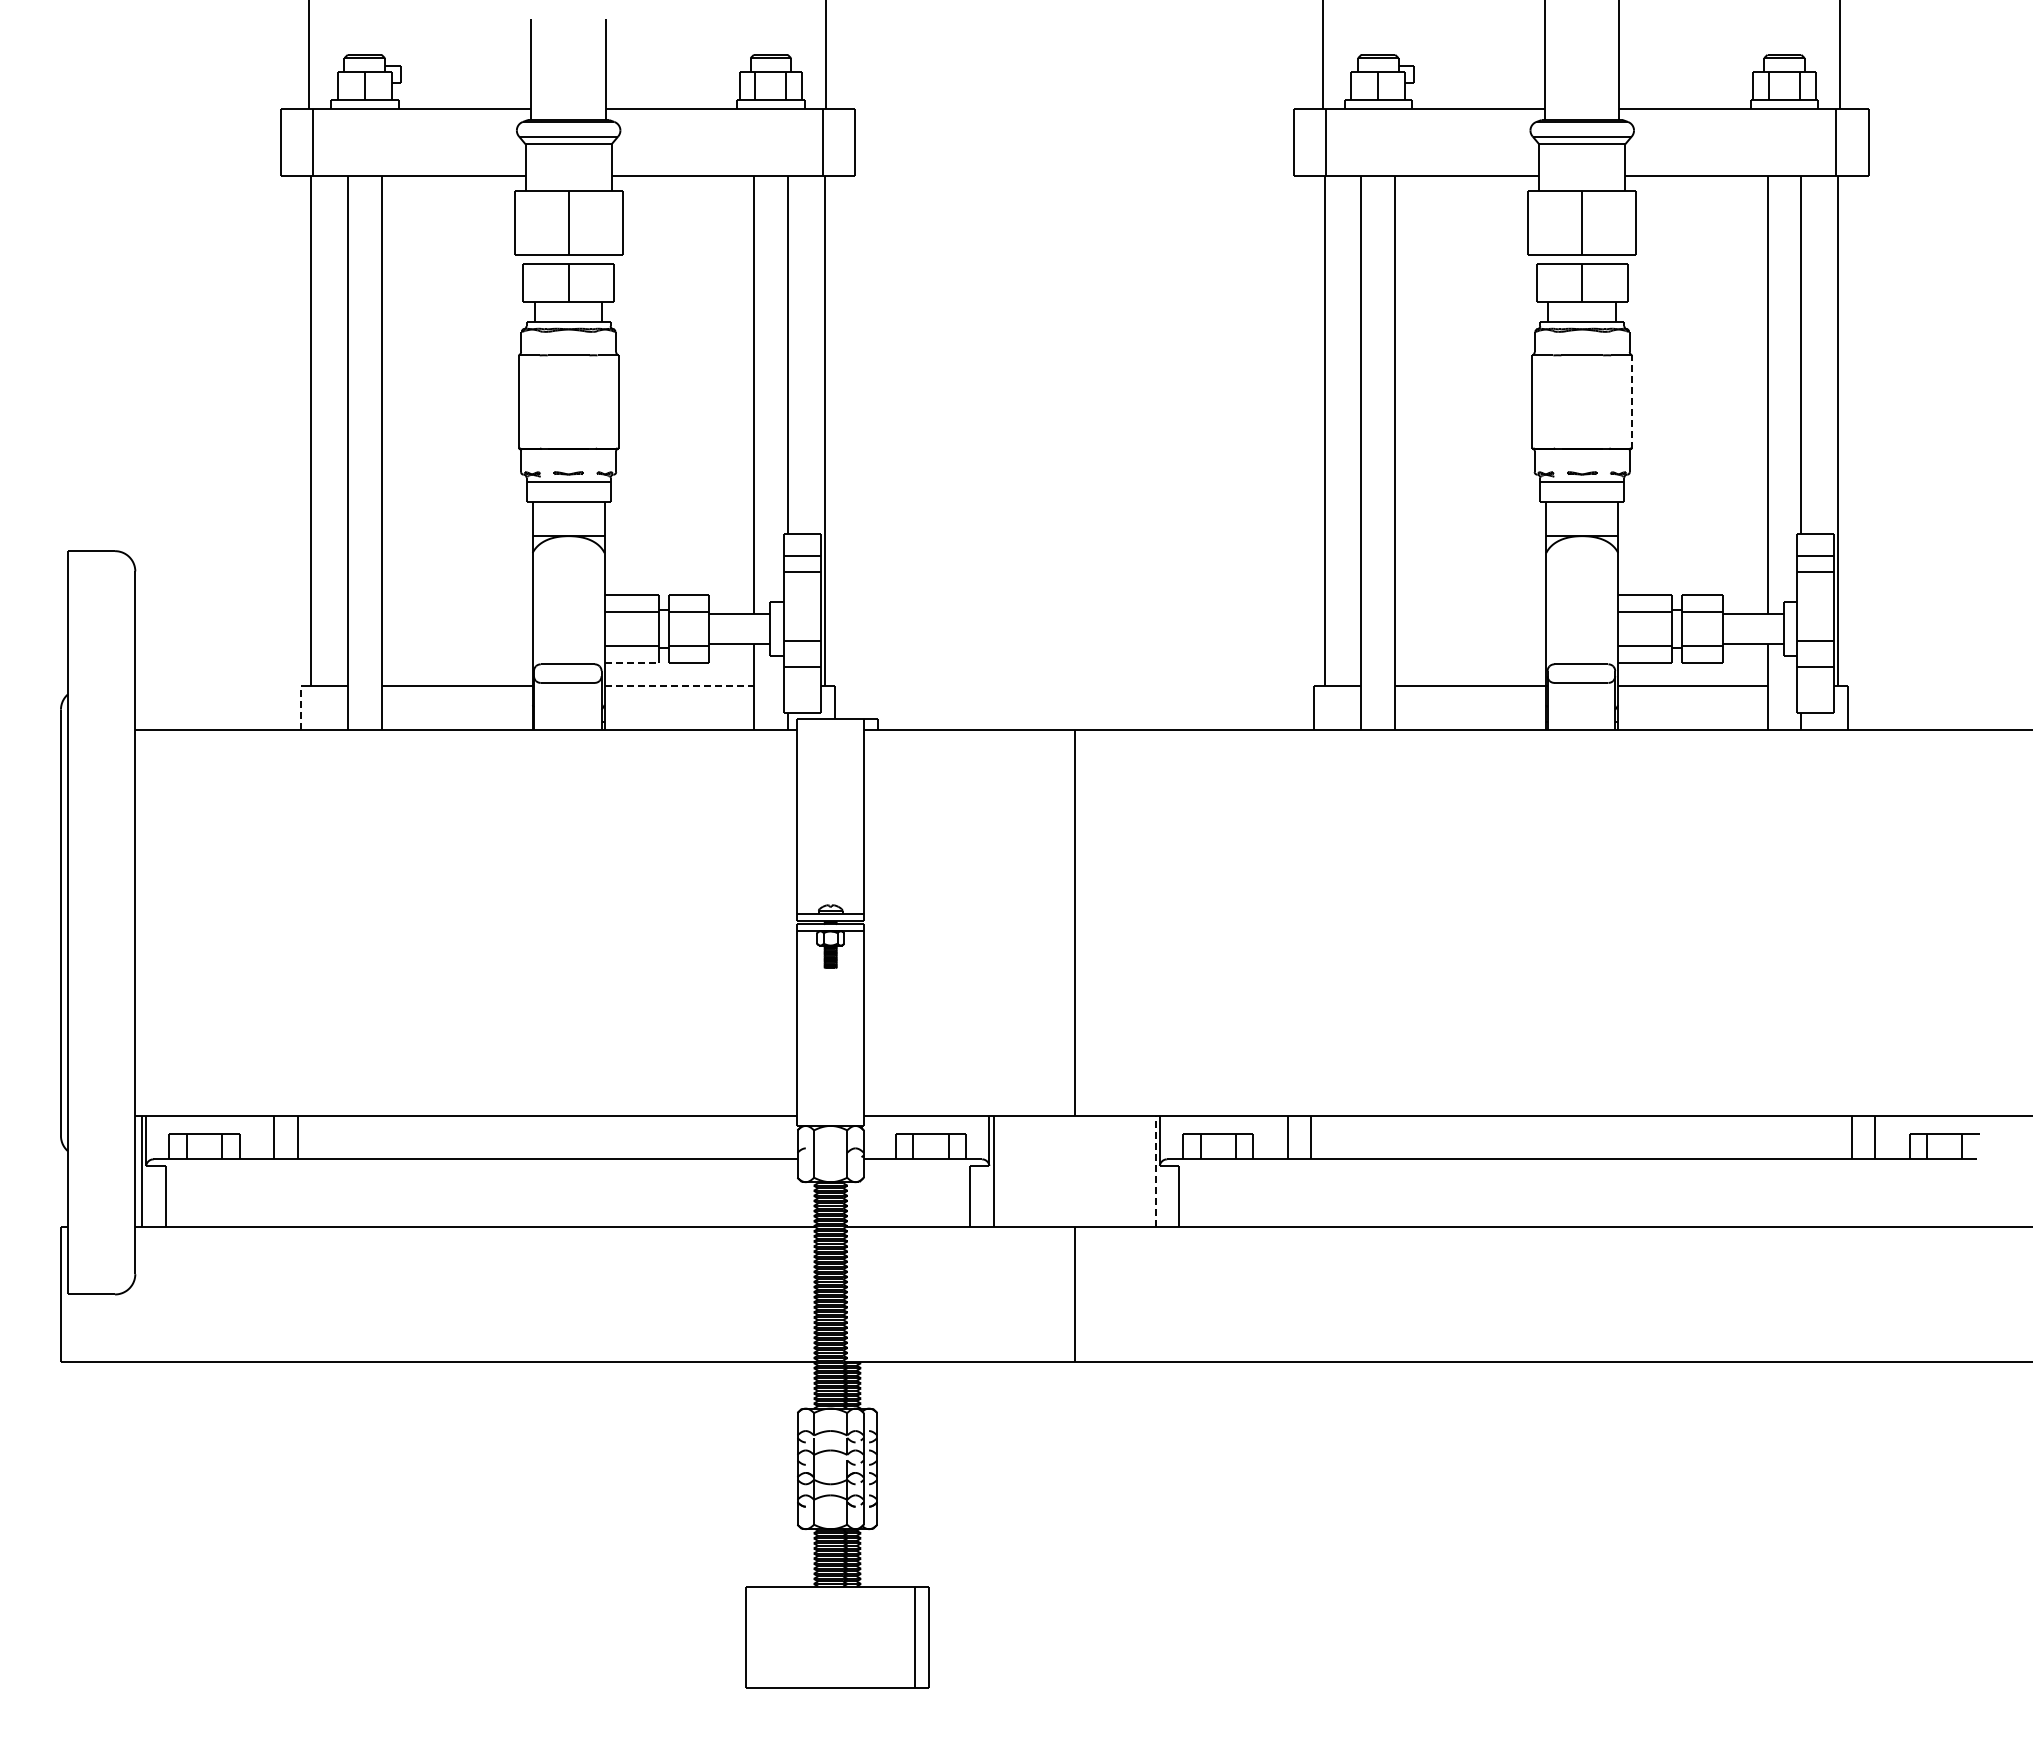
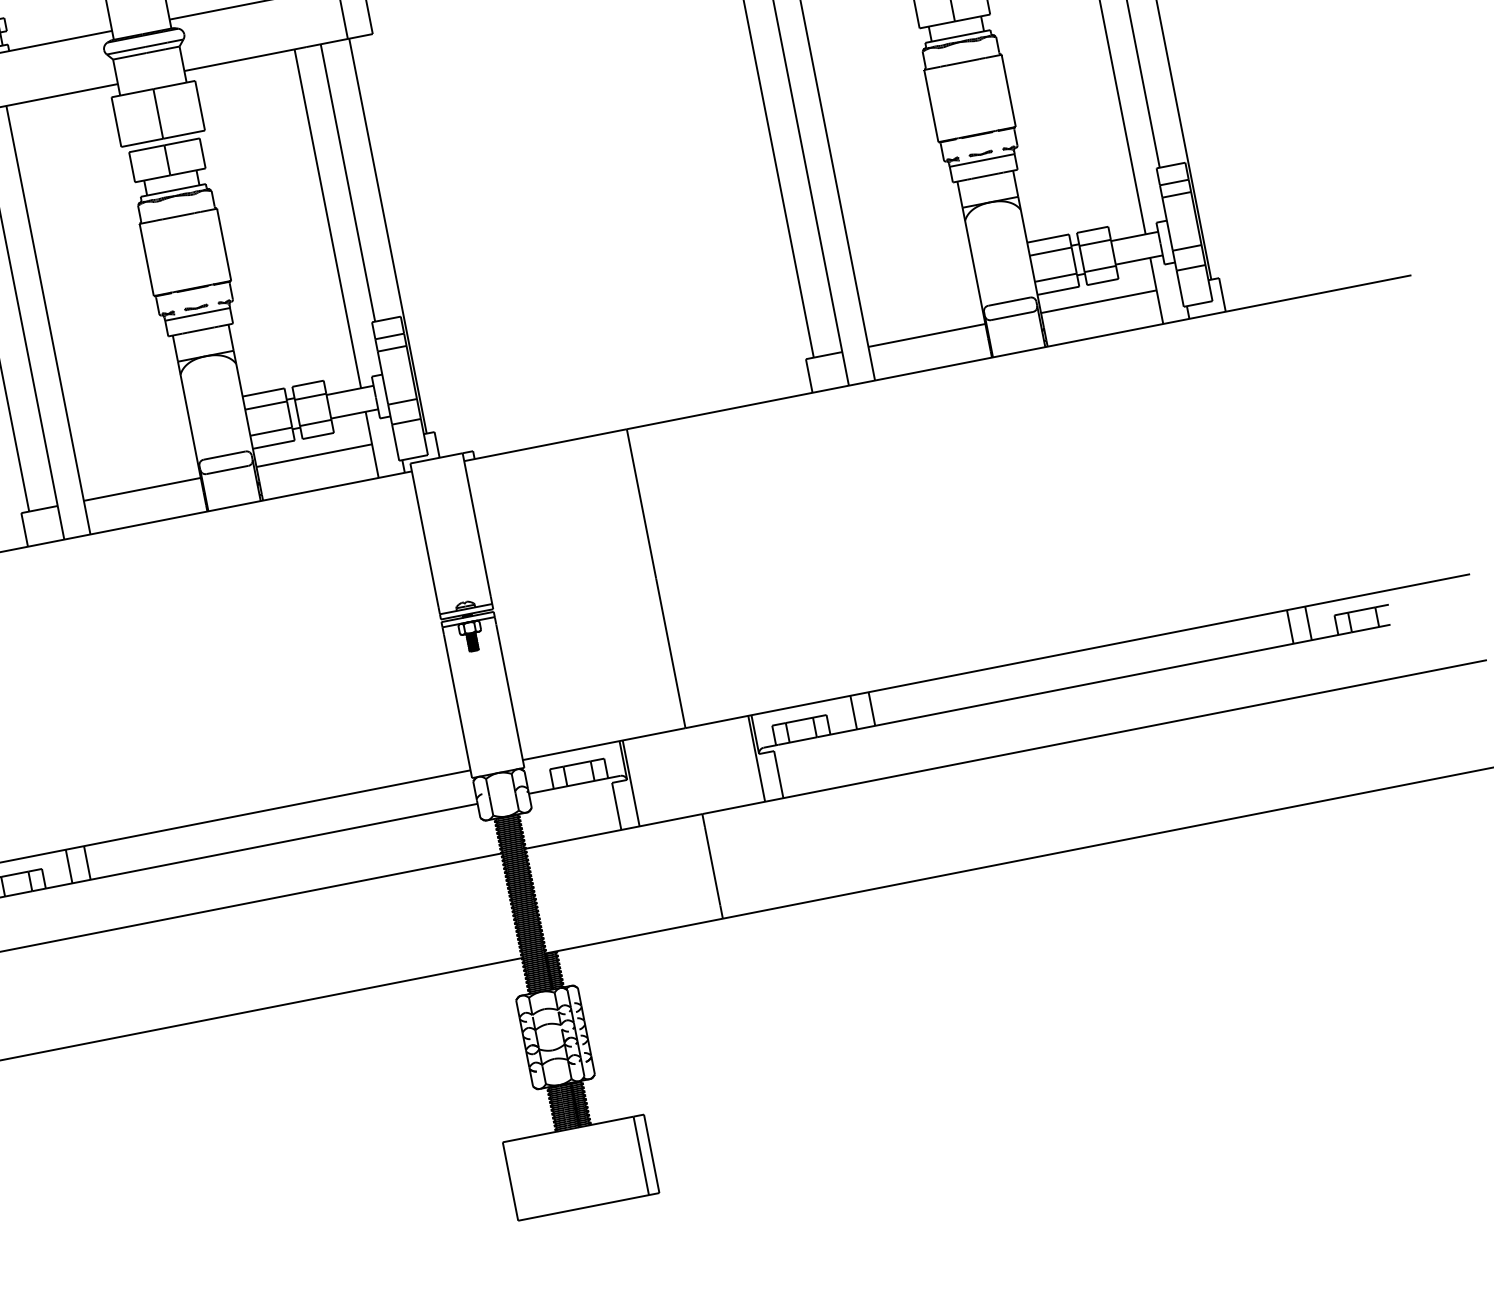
line: (1632, 401) -> (1008, 90), dashed -> solid
line: (632, 662) -> (274, 444), dashed -> solid
line: (679, 686) -> (314, 455), dashed -> solid
line: (300, 708) -> (24, 530), dashed -> solid
line: (1155, 1170) -> (756, 758), dashed -> solid

